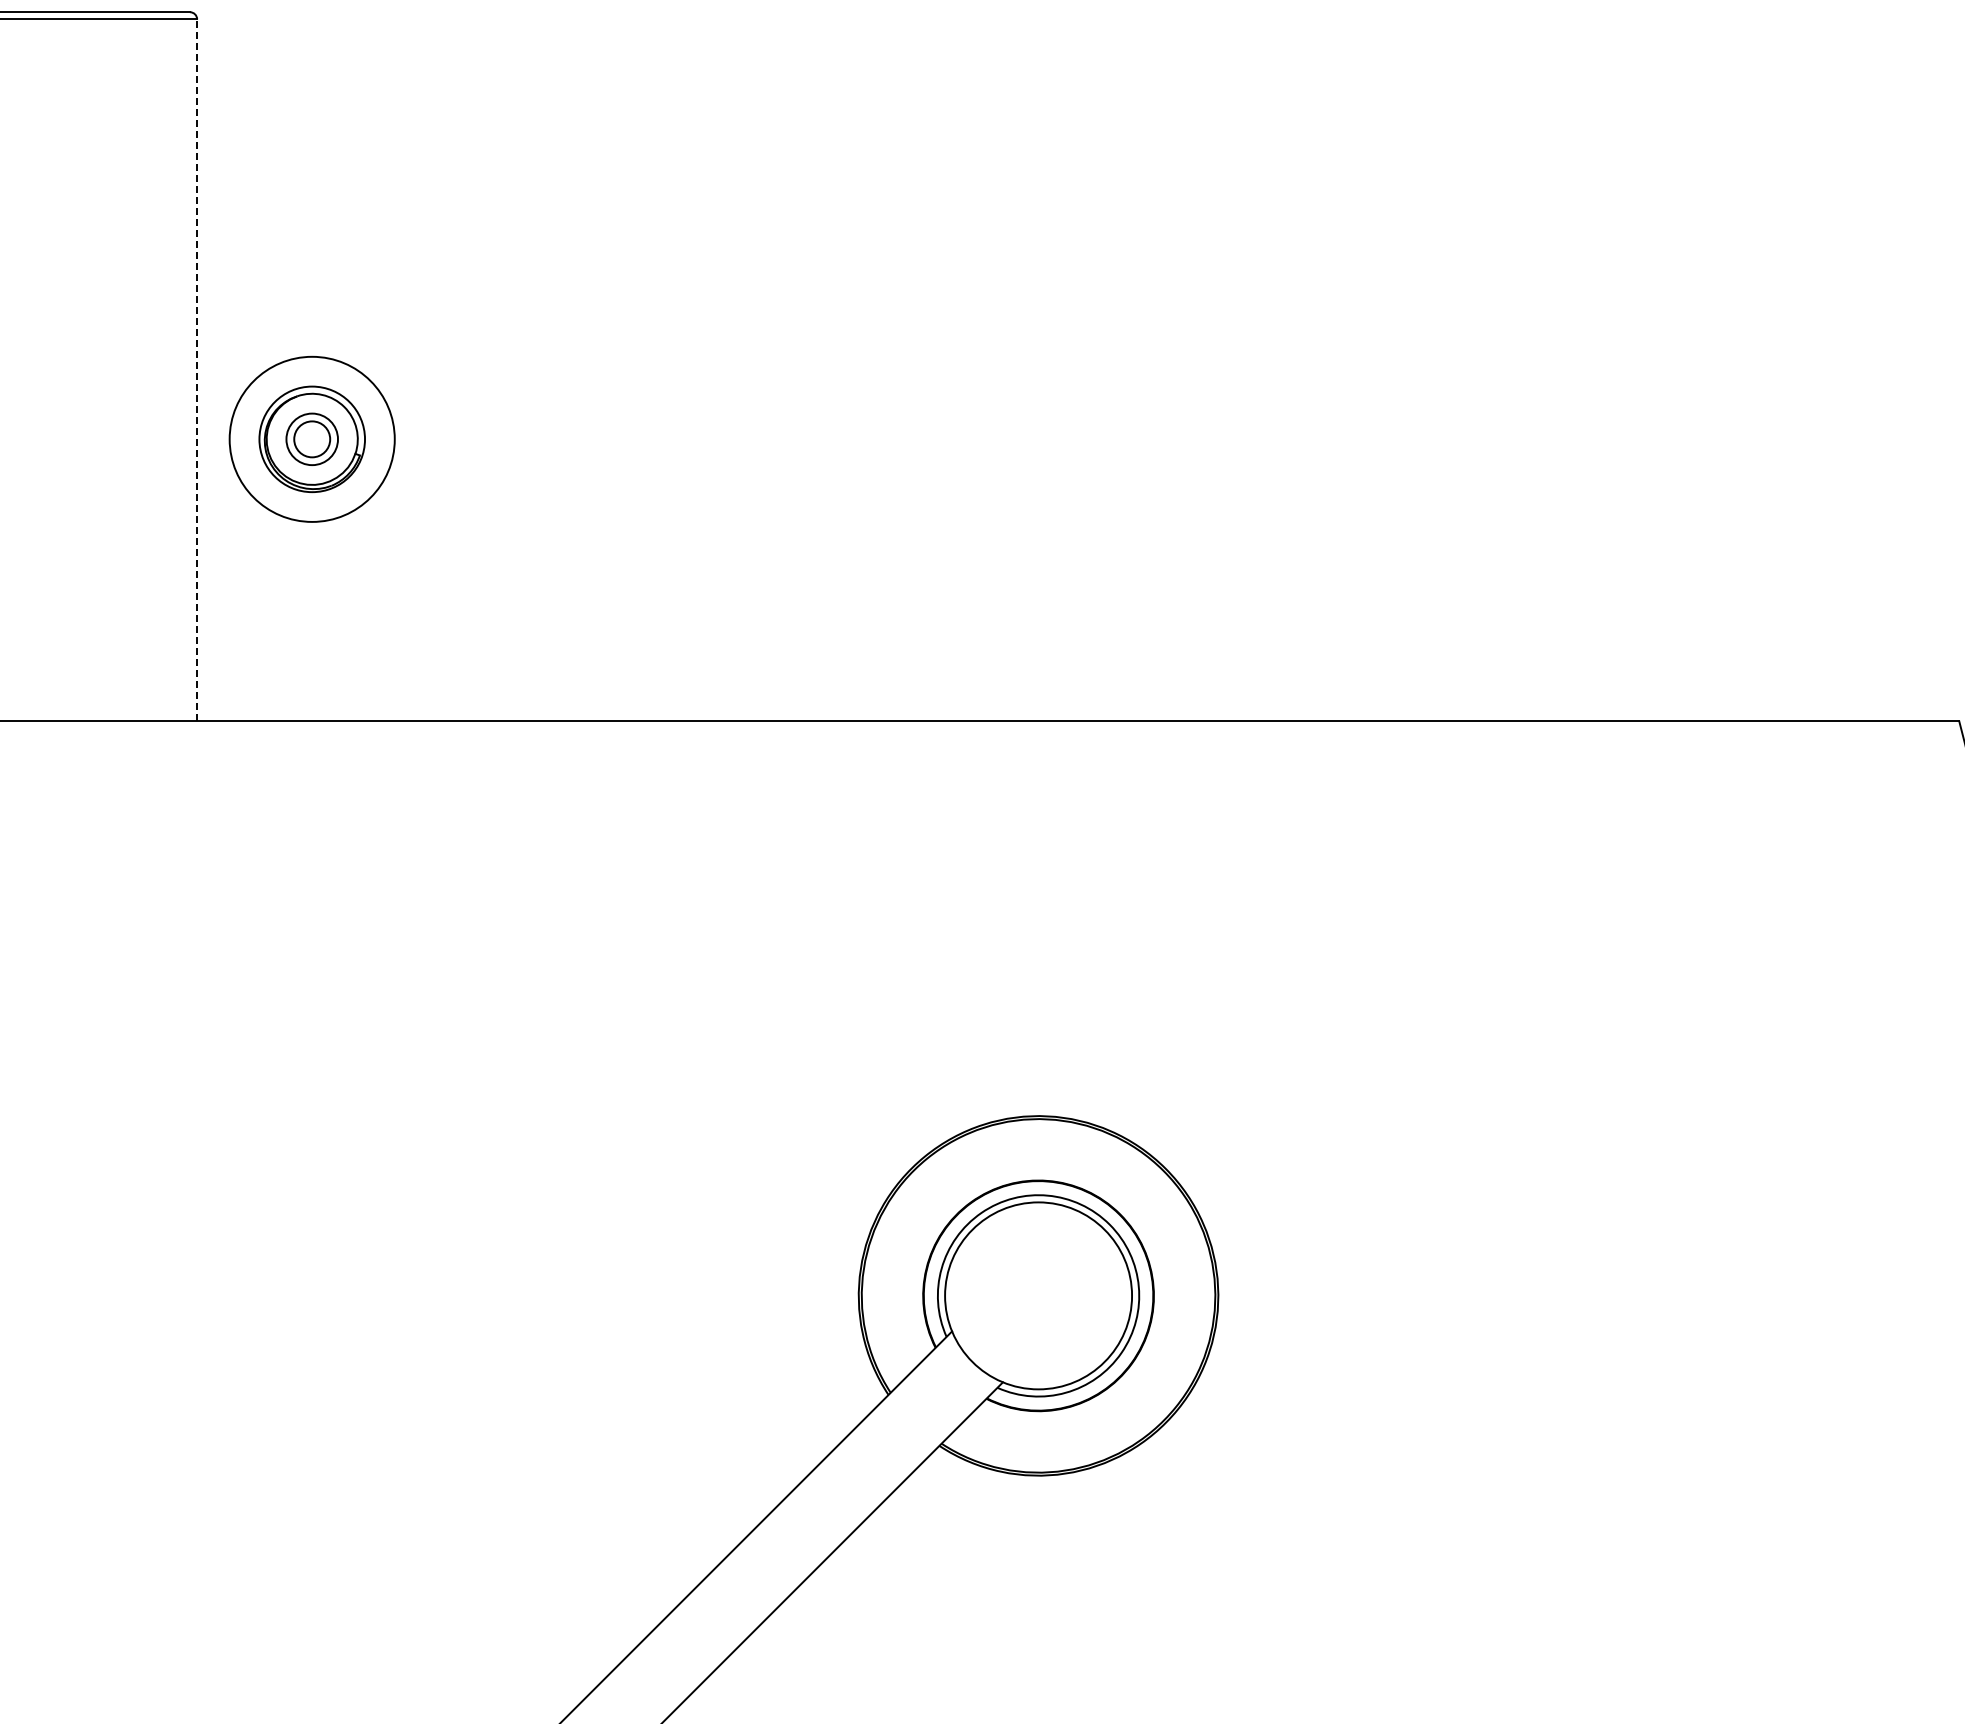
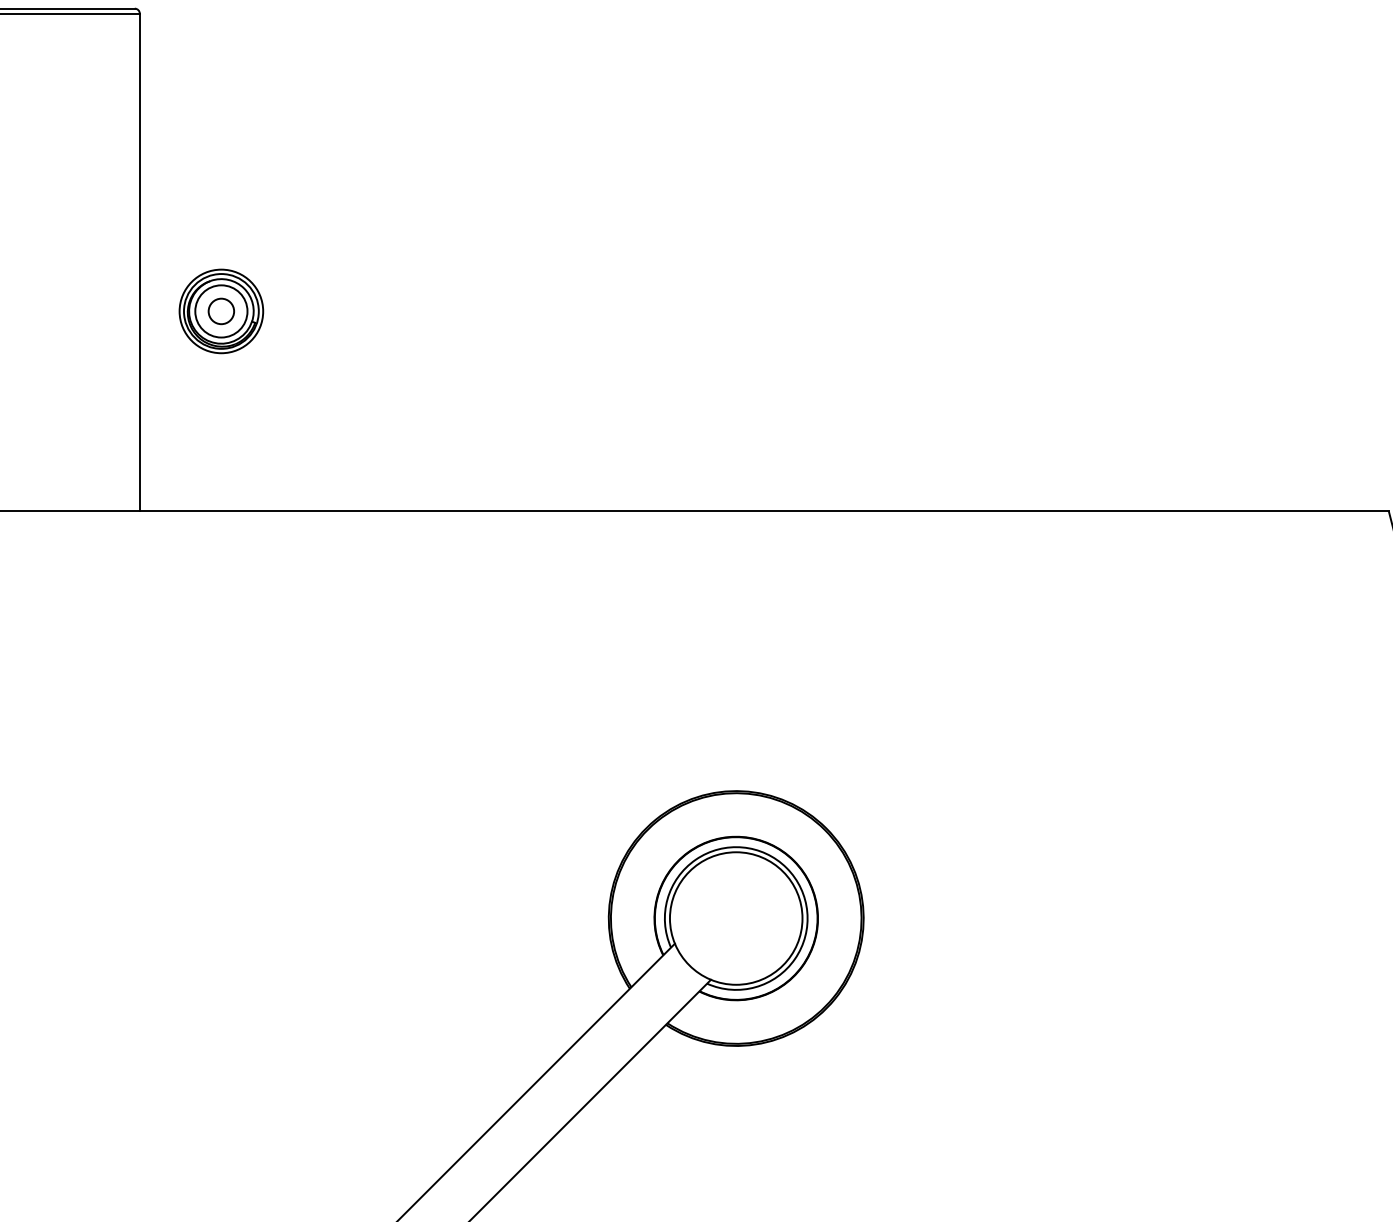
line: (197, 369) -> (140, 261), dashed -> solid
circle: (312, 439) -> (221, 311), size x0.71
circle: (312, 439) -> (221, 311), size x1.43

